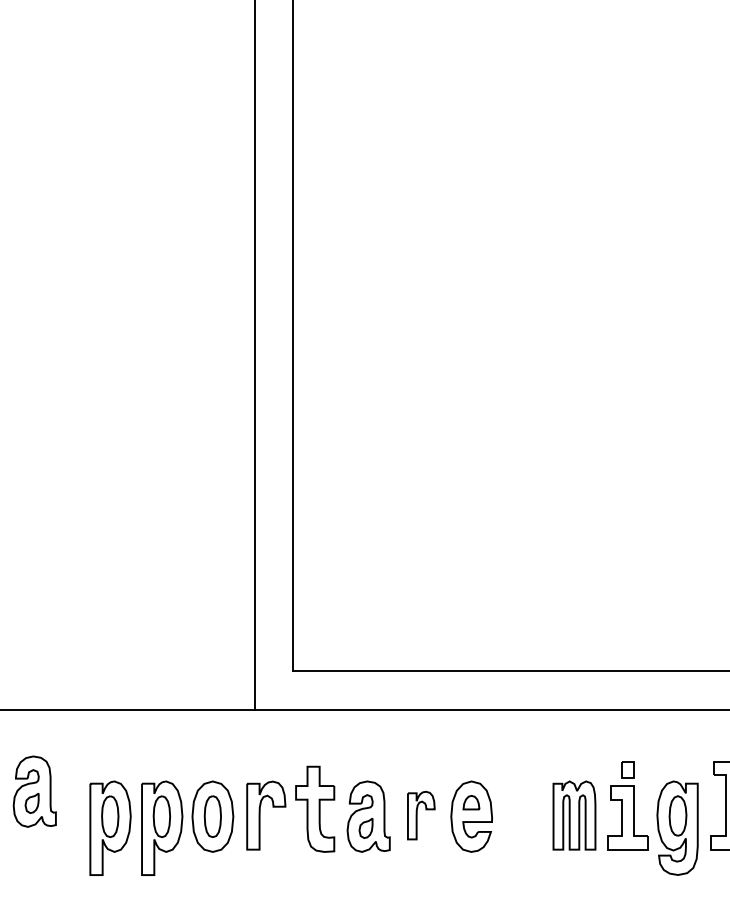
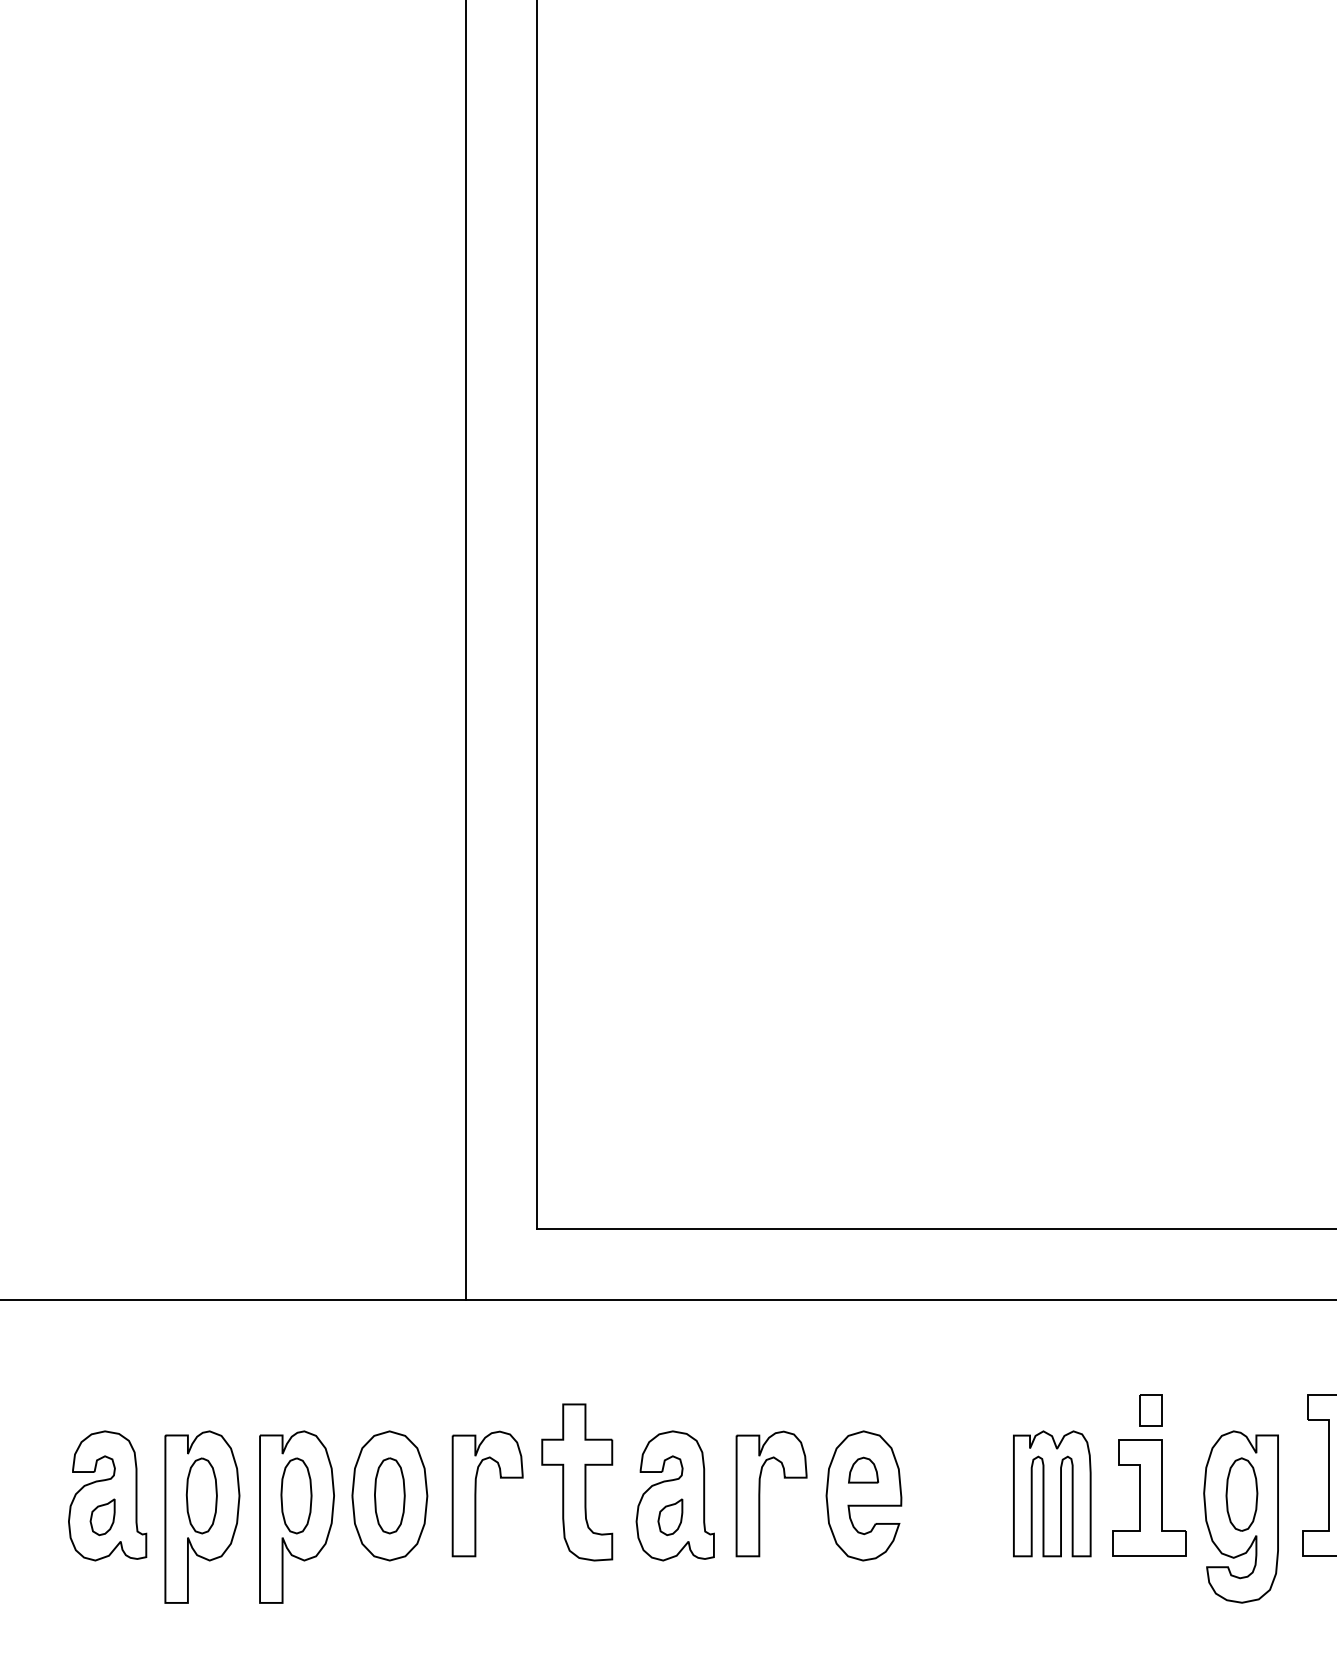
part: (34, 791) -> (107, 1495), moved
part: (421, 815) -> (772, 1493), size x1.43

